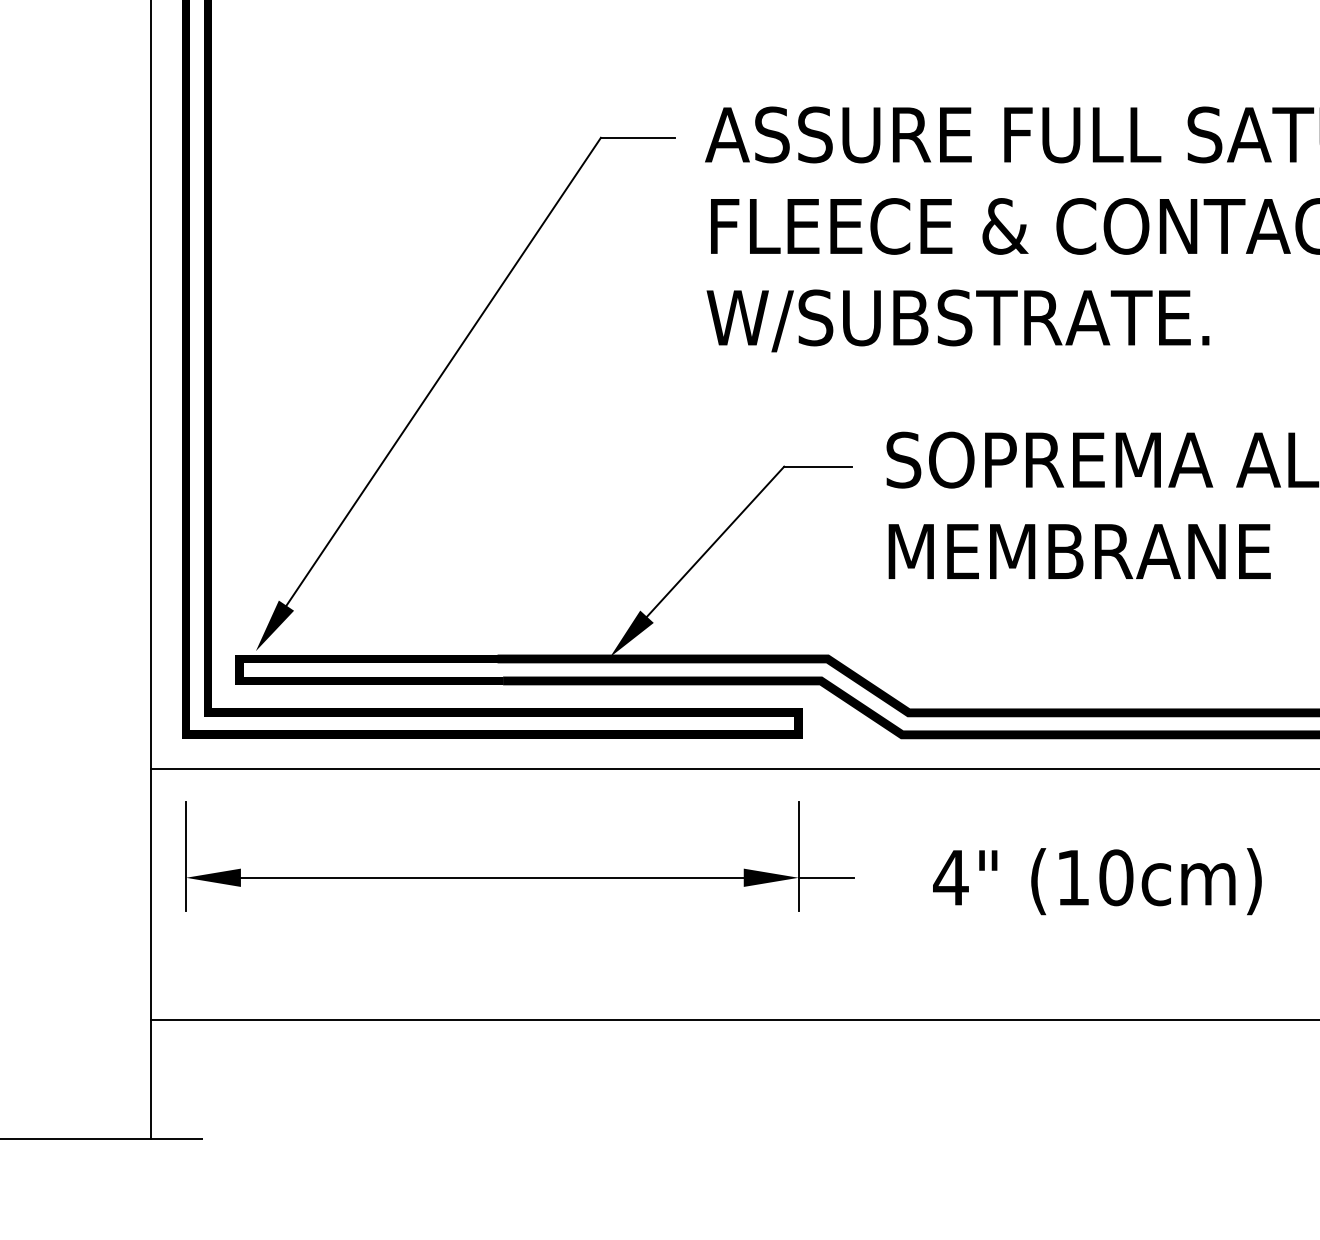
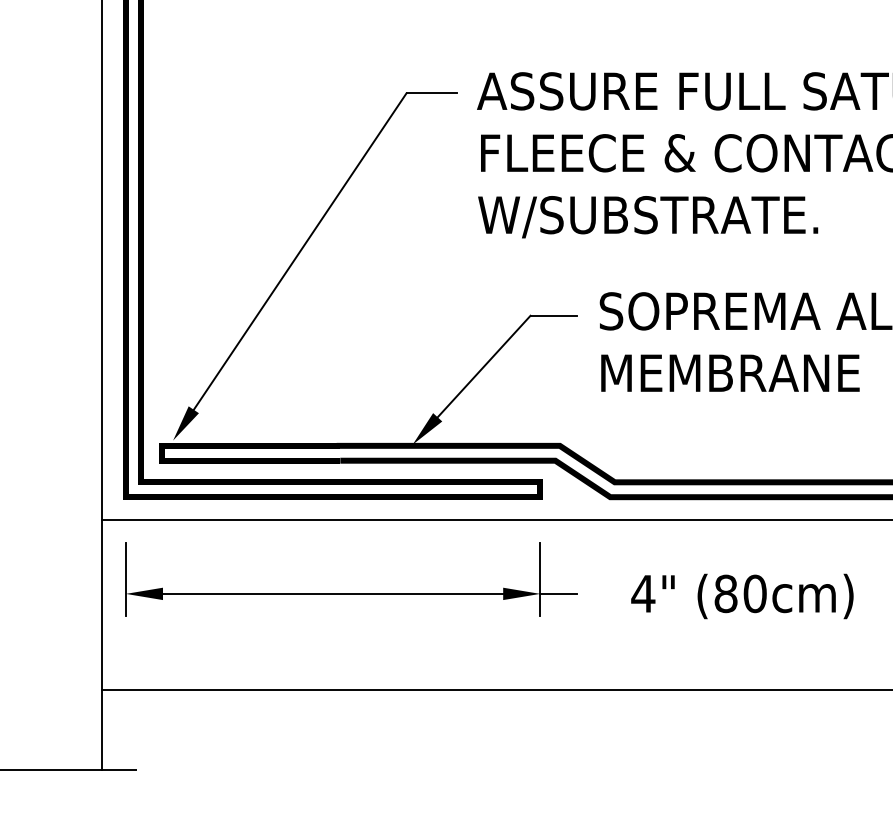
text: (1072, 877) -> (725, 593), (10cm) -> (80cm)

